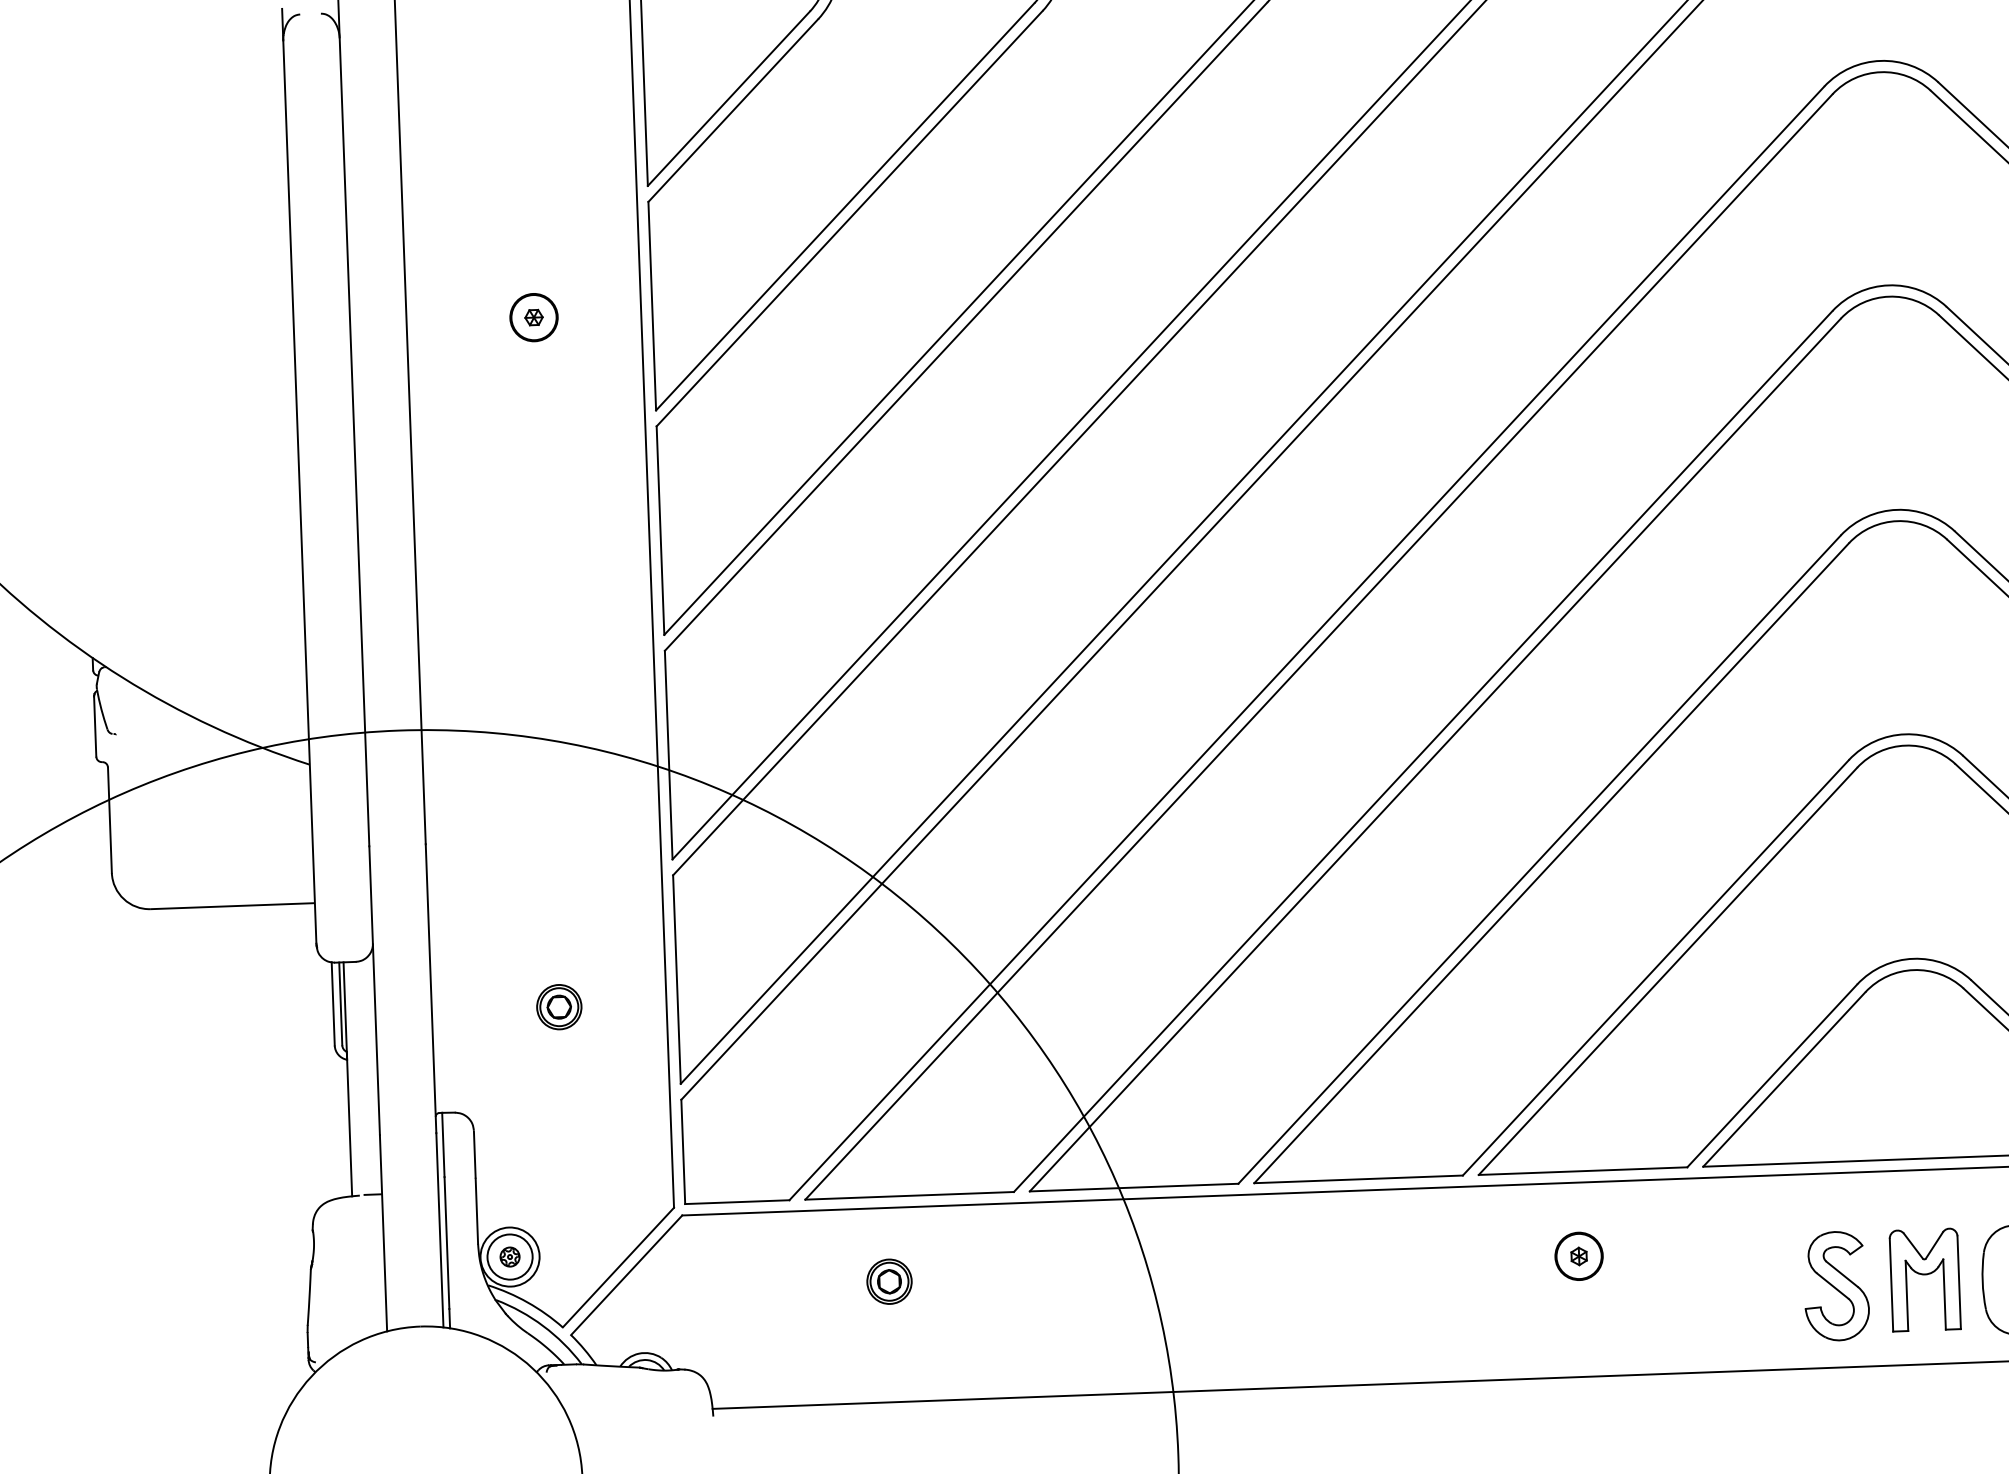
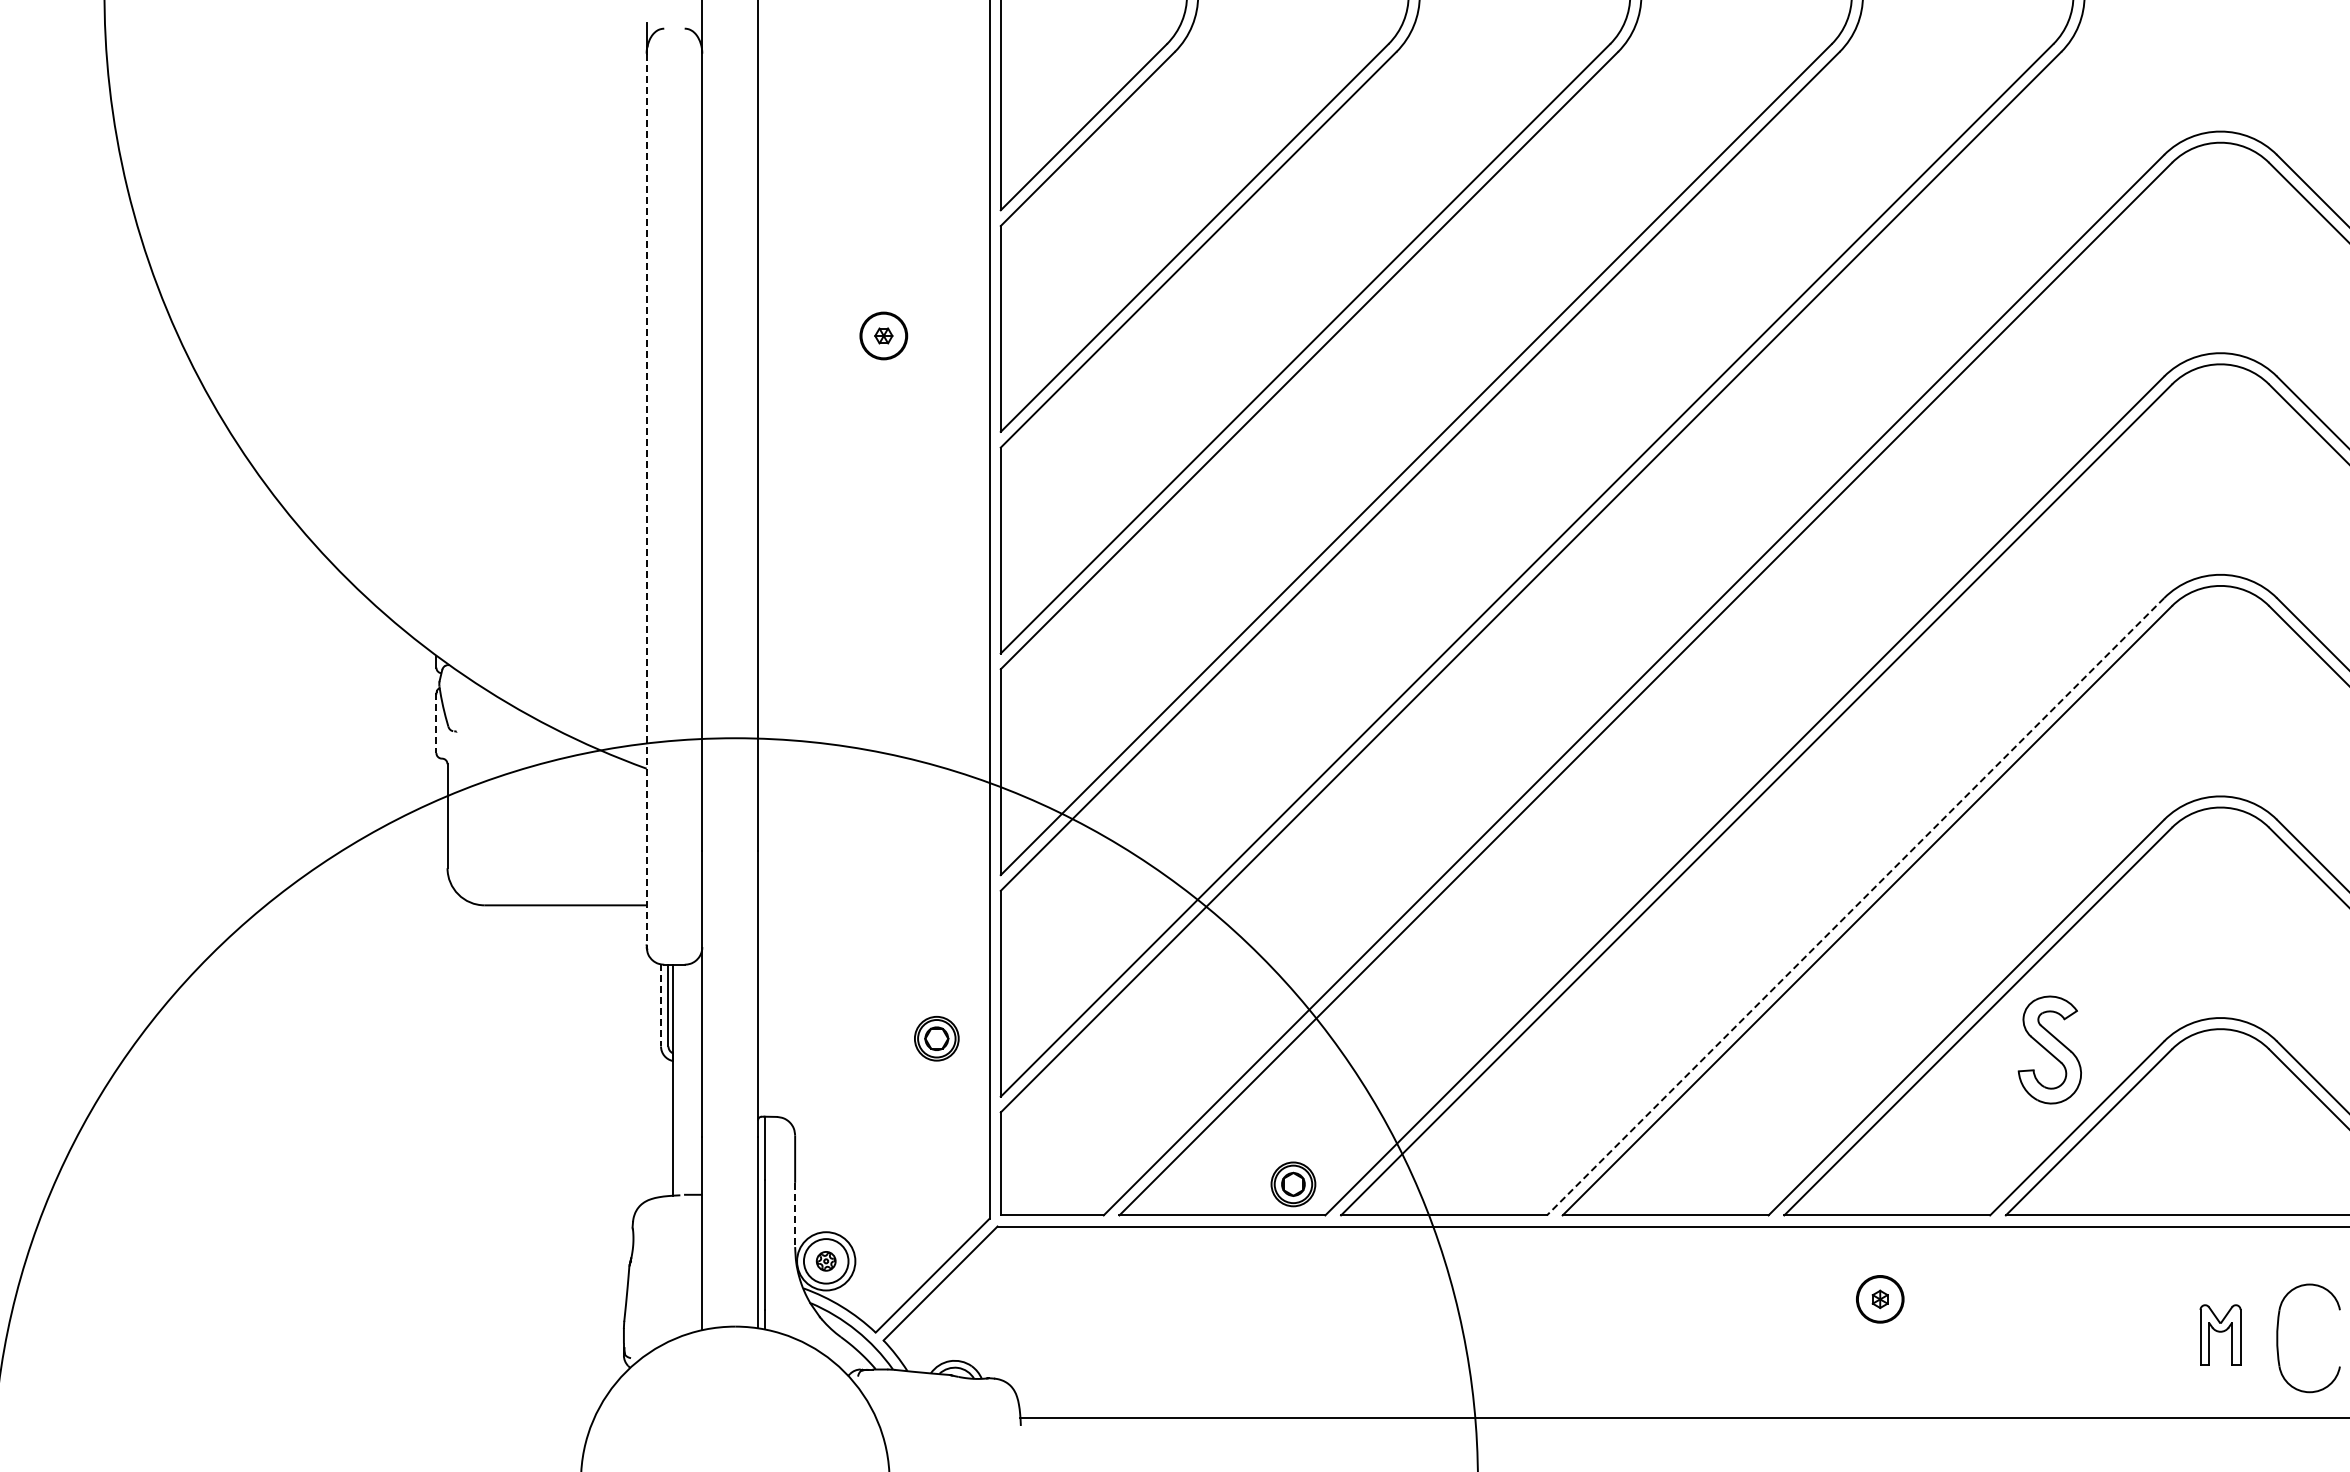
line: (299, 493) -> (646, 500), solid -> dashed
line: (95, 726) -> (436, 723), solid -> dashed
line: (1539, 860) -> (1855, 907), solid -> dashed
line: (333, 1004) -> (661, 1005), solid -> dashed
part: (558, 1006) -> (936, 1038), moved
line: (477, 1211) -> (795, 1215), solid -> dashed
part: (1925, 1279) -> (2220, 1334), size x0.6
part: (889, 1281) -> (1293, 1184), moved
part: (1836, 1285) -> (2049, 1049), moved

